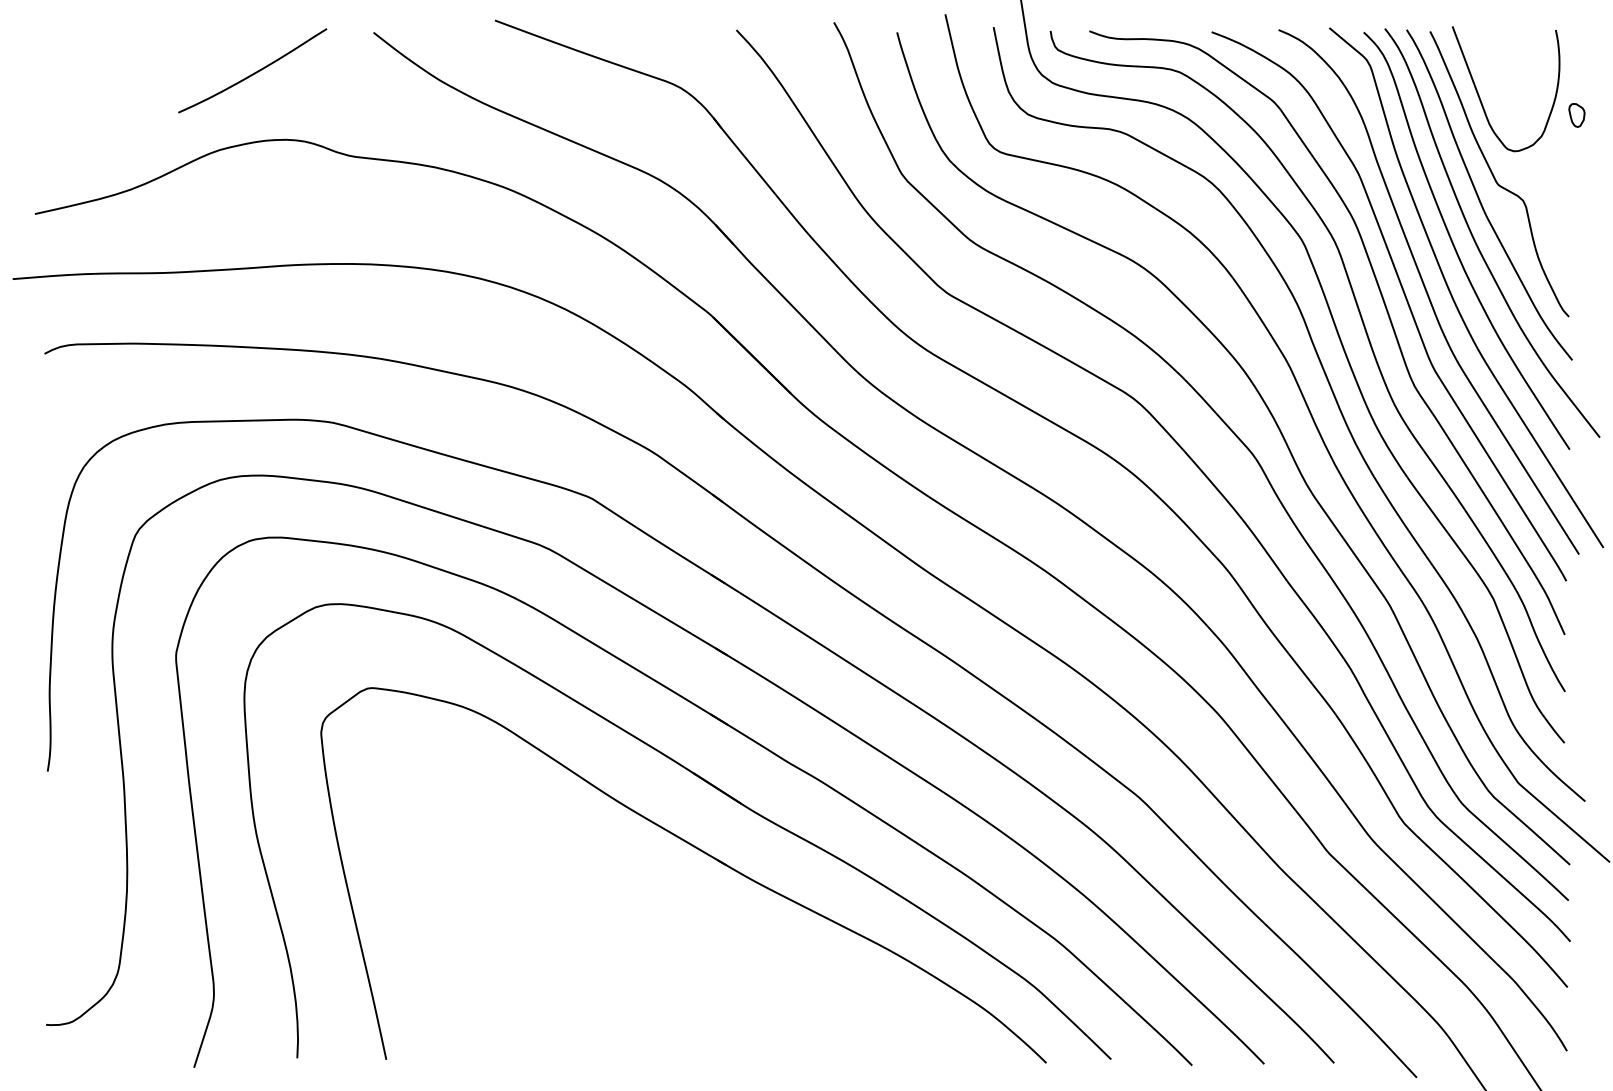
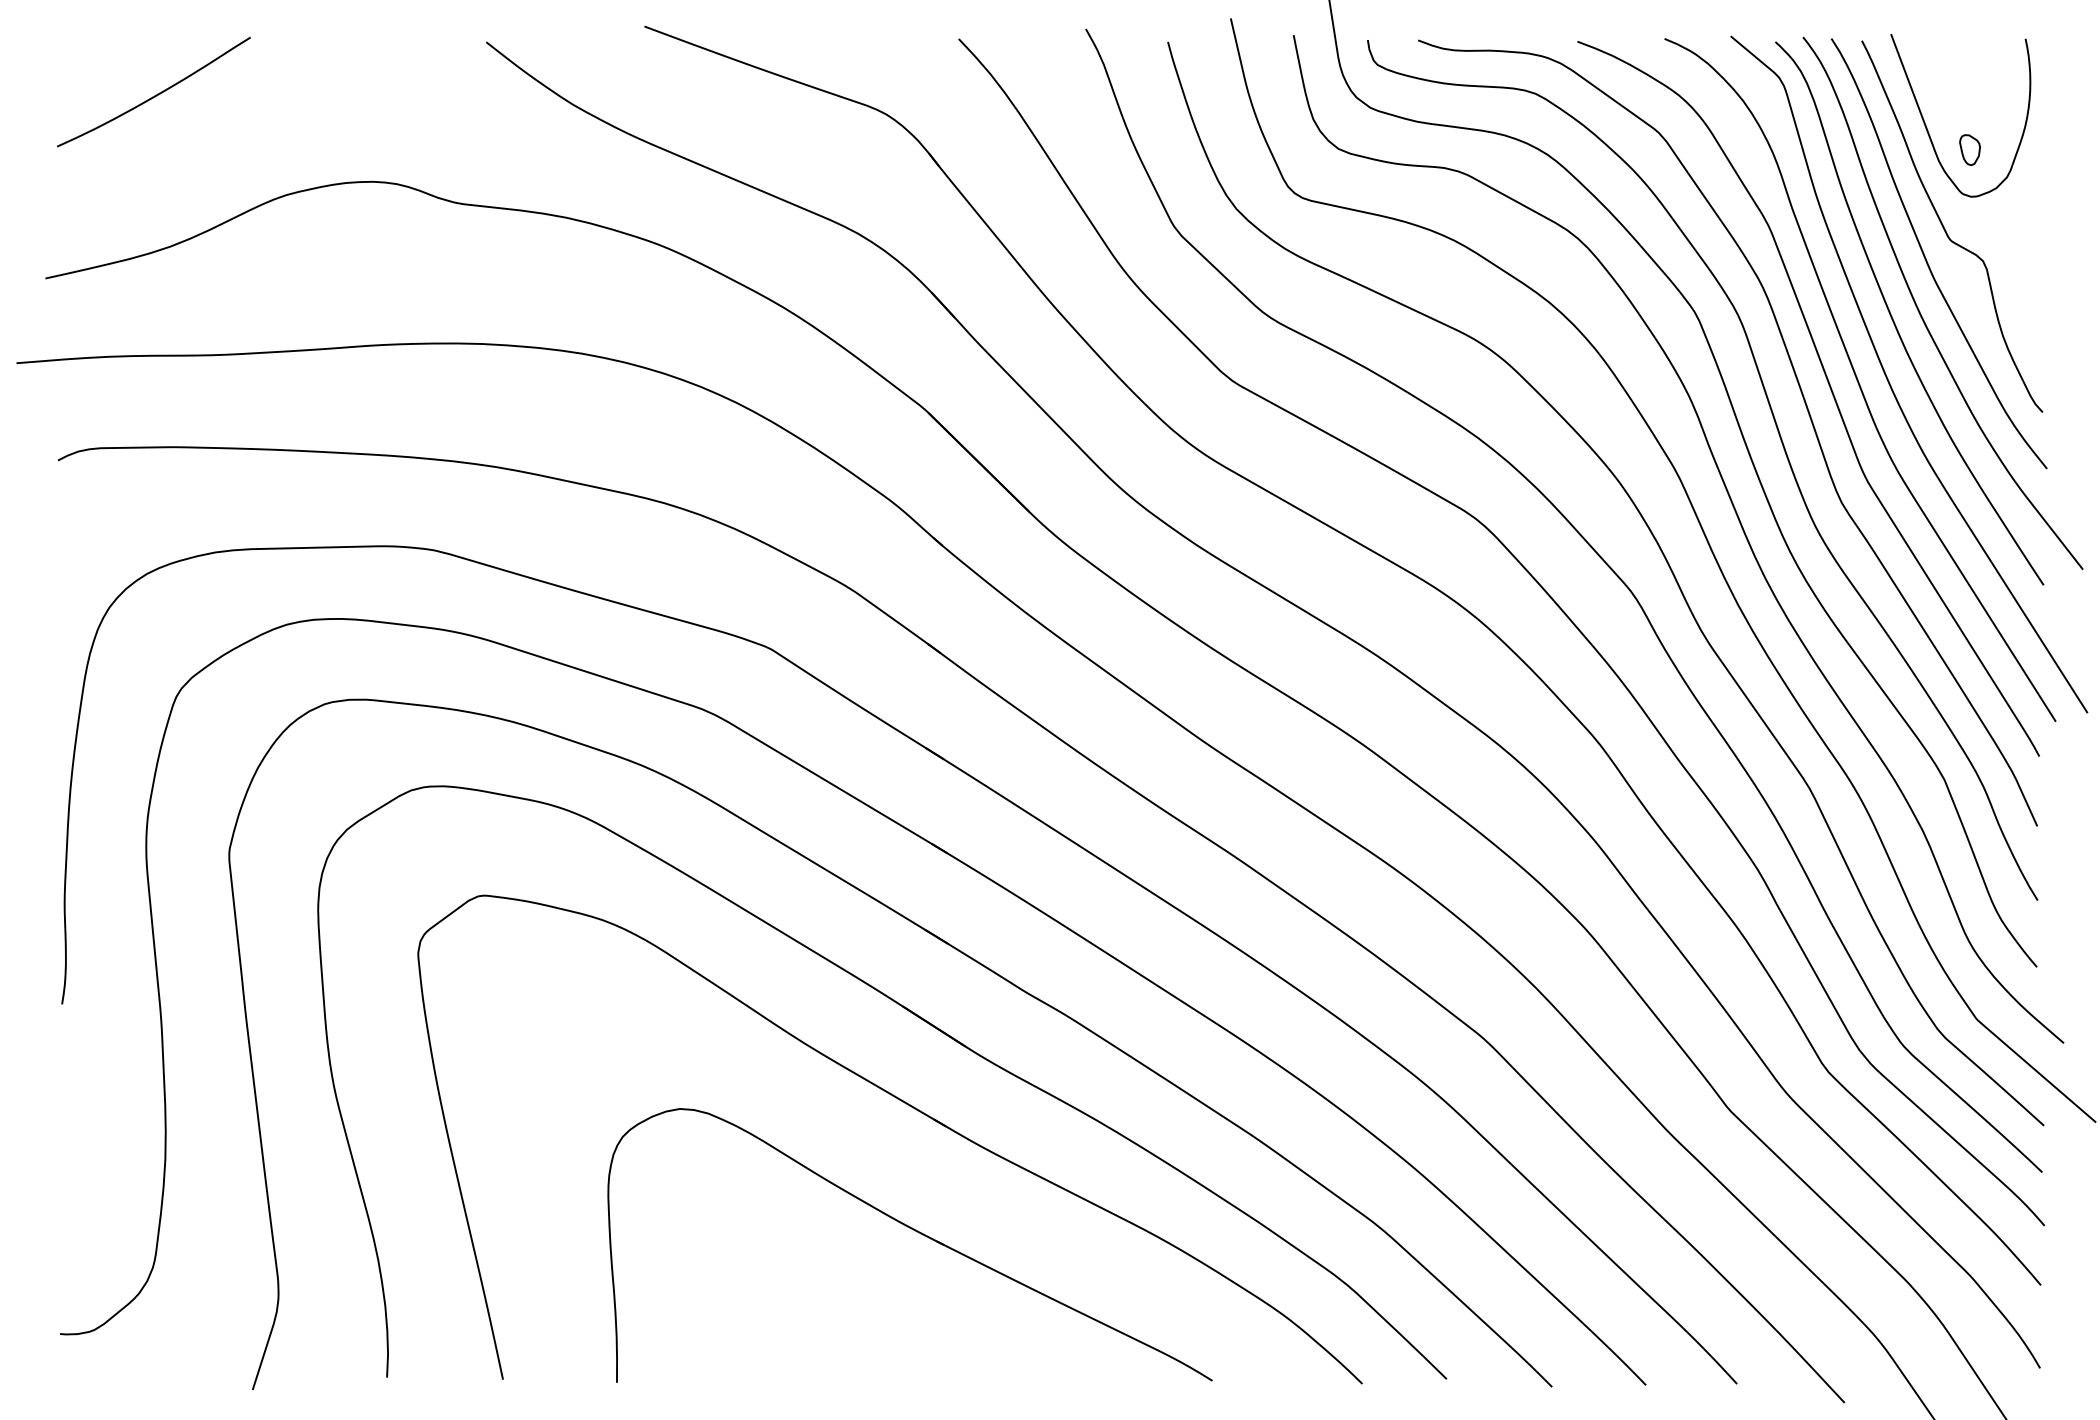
curve: (253, 73) -> (154, 95), moved
part: (1576, 115) -> (1969, 150), moved
part: (703, 946) -> (915, 1231), added

